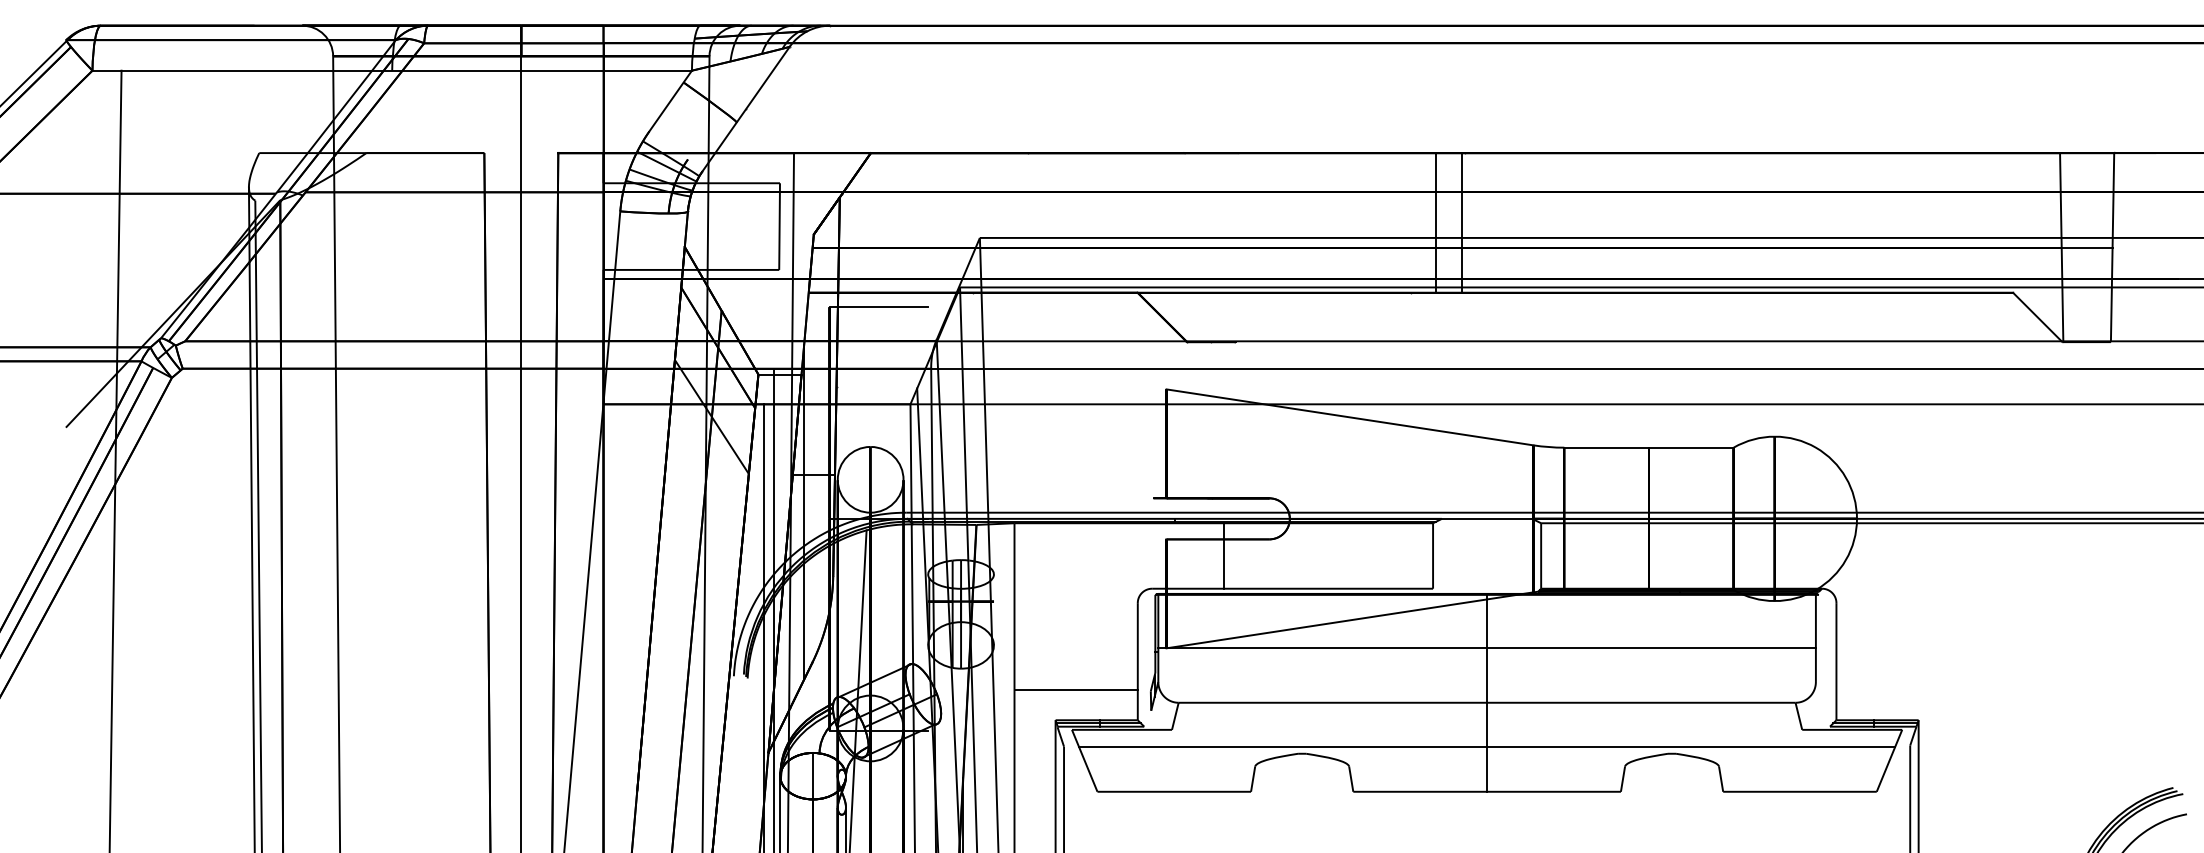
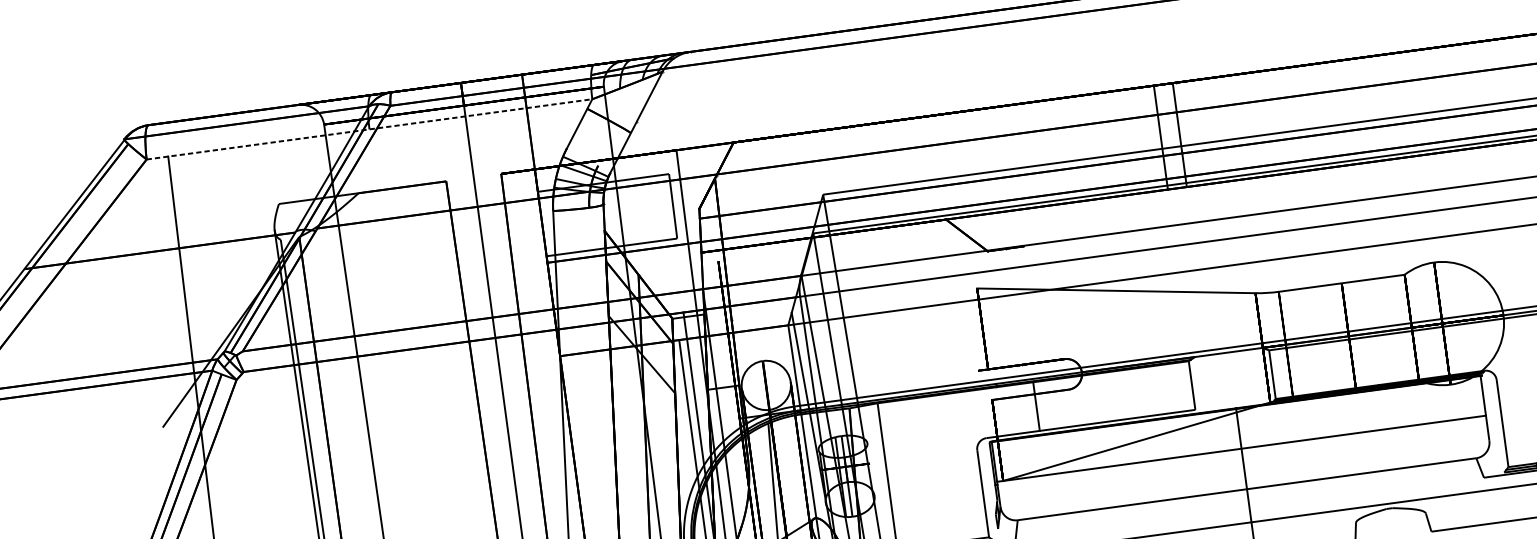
line: (392, 70) -> (369, 129), solid -> dashed
line: (878, 307) -> (754, 256), removed
line: (1075, 689) -> (939, 520), removed

